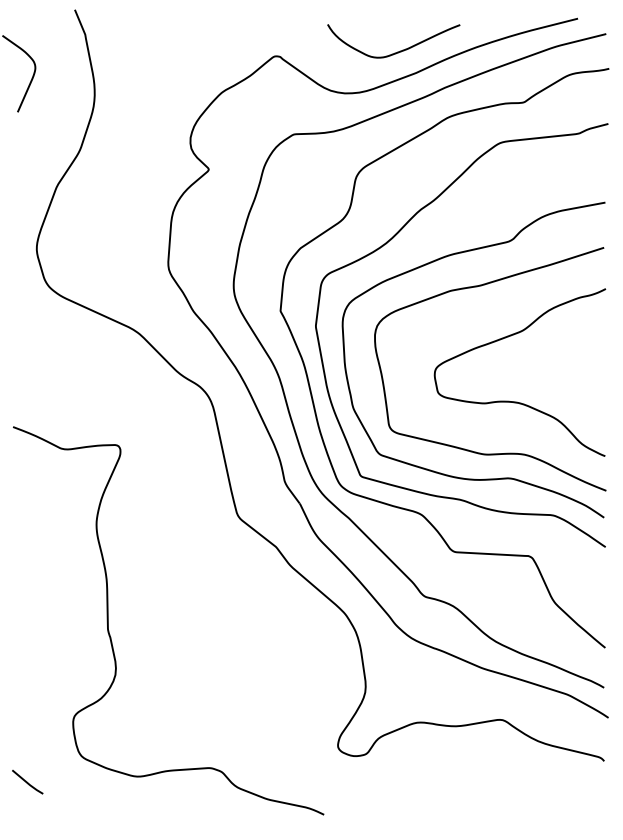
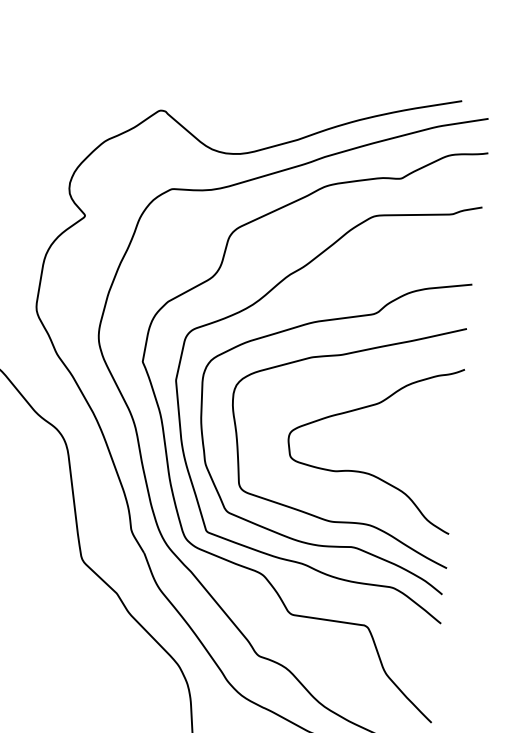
curve: (397, 51) -> (281, 116), removed

